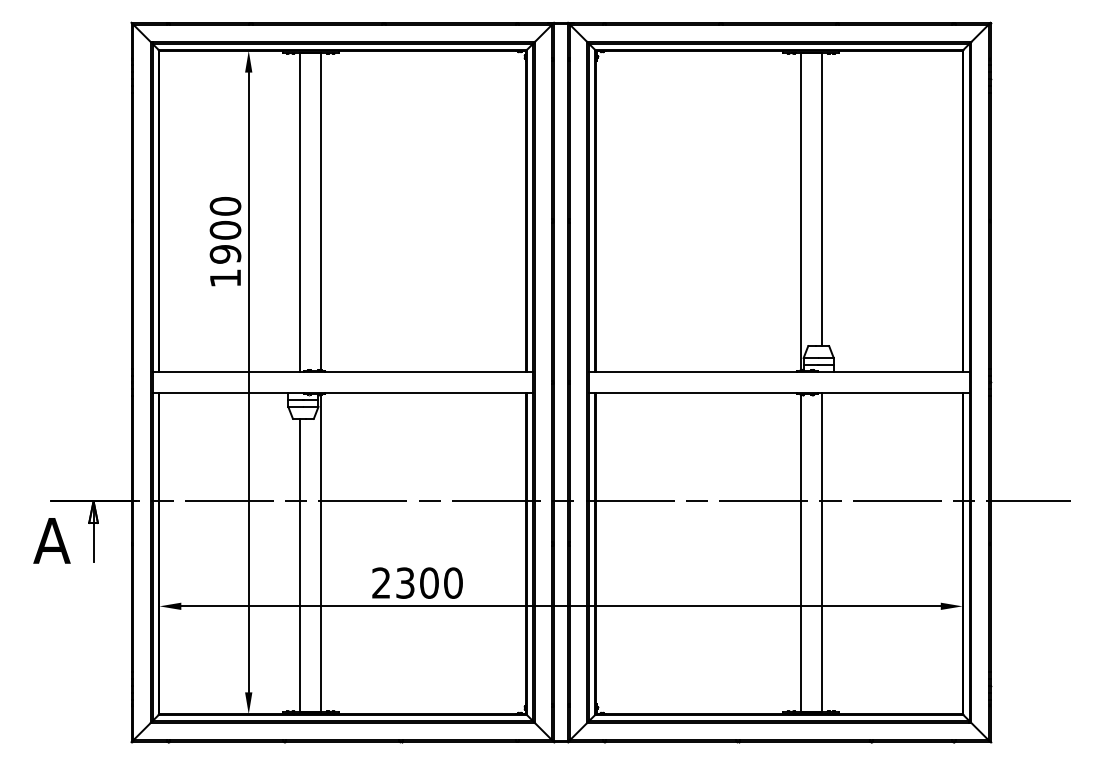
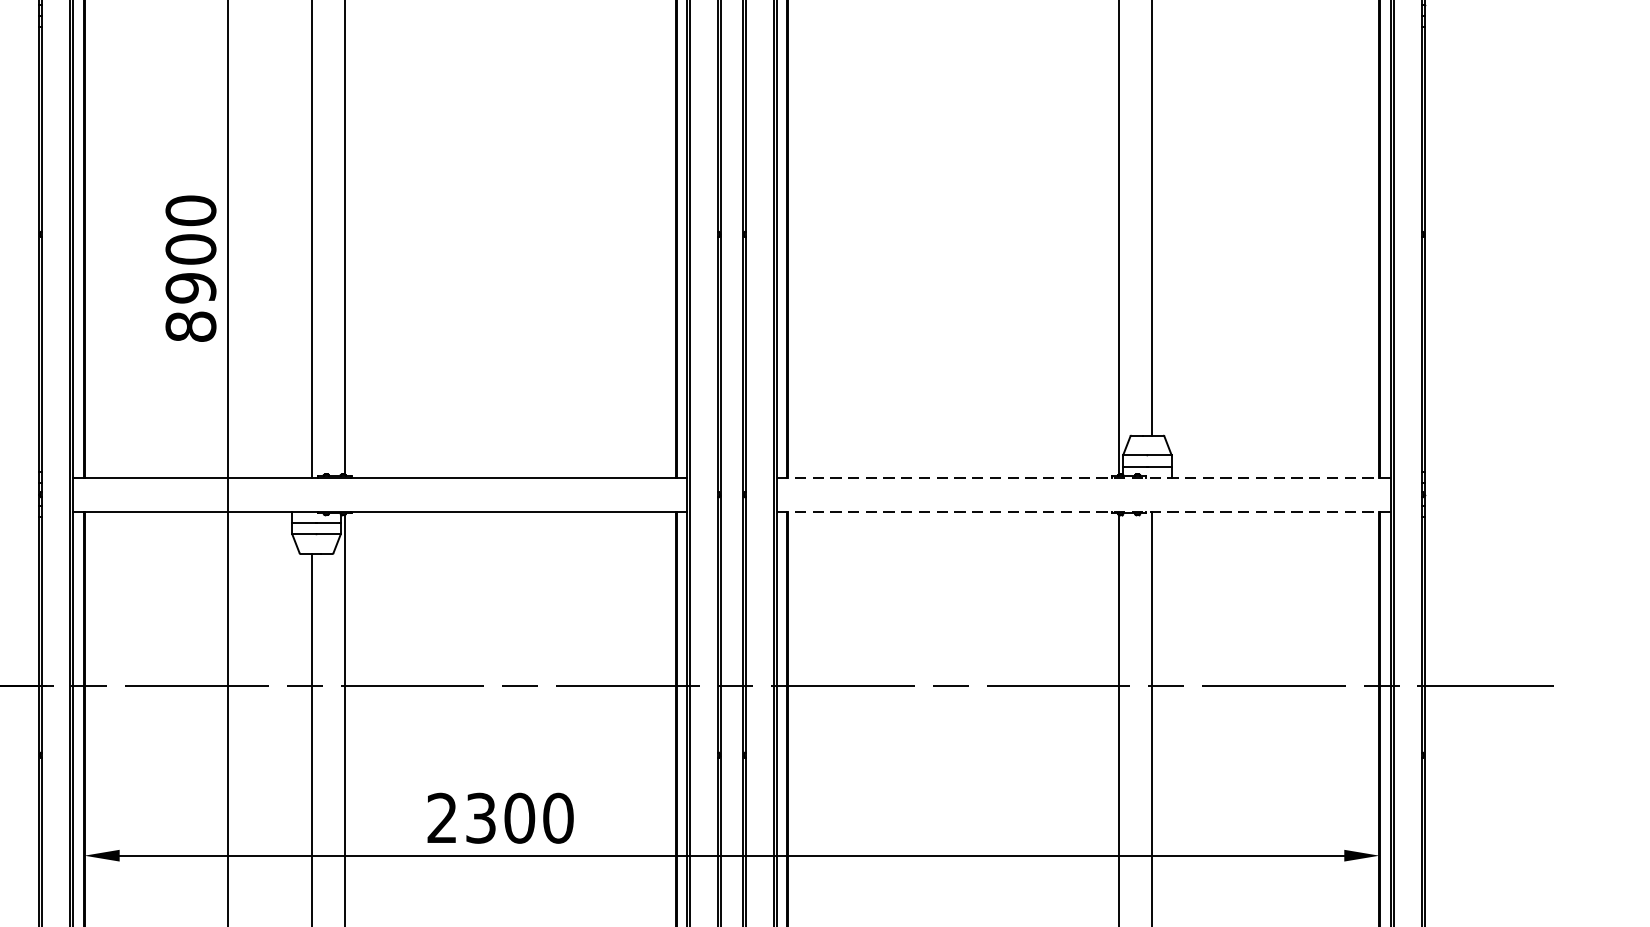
text: (225, 278) -> (190, 327), 1900 -> 8900
line: (779, 372) -> (1084, 478), solid -> dashed
line: (779, 392) -> (1084, 510), solid -> dashed

